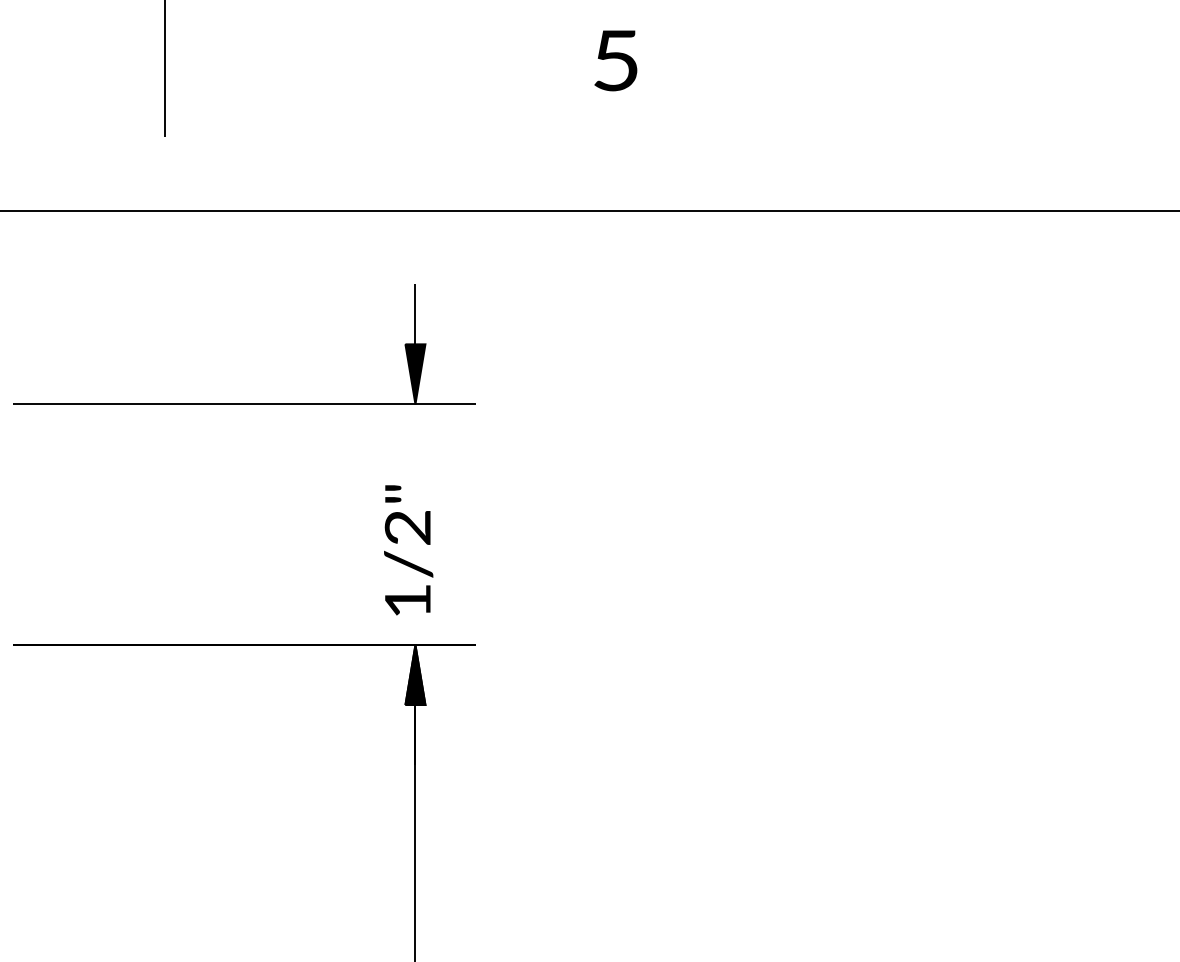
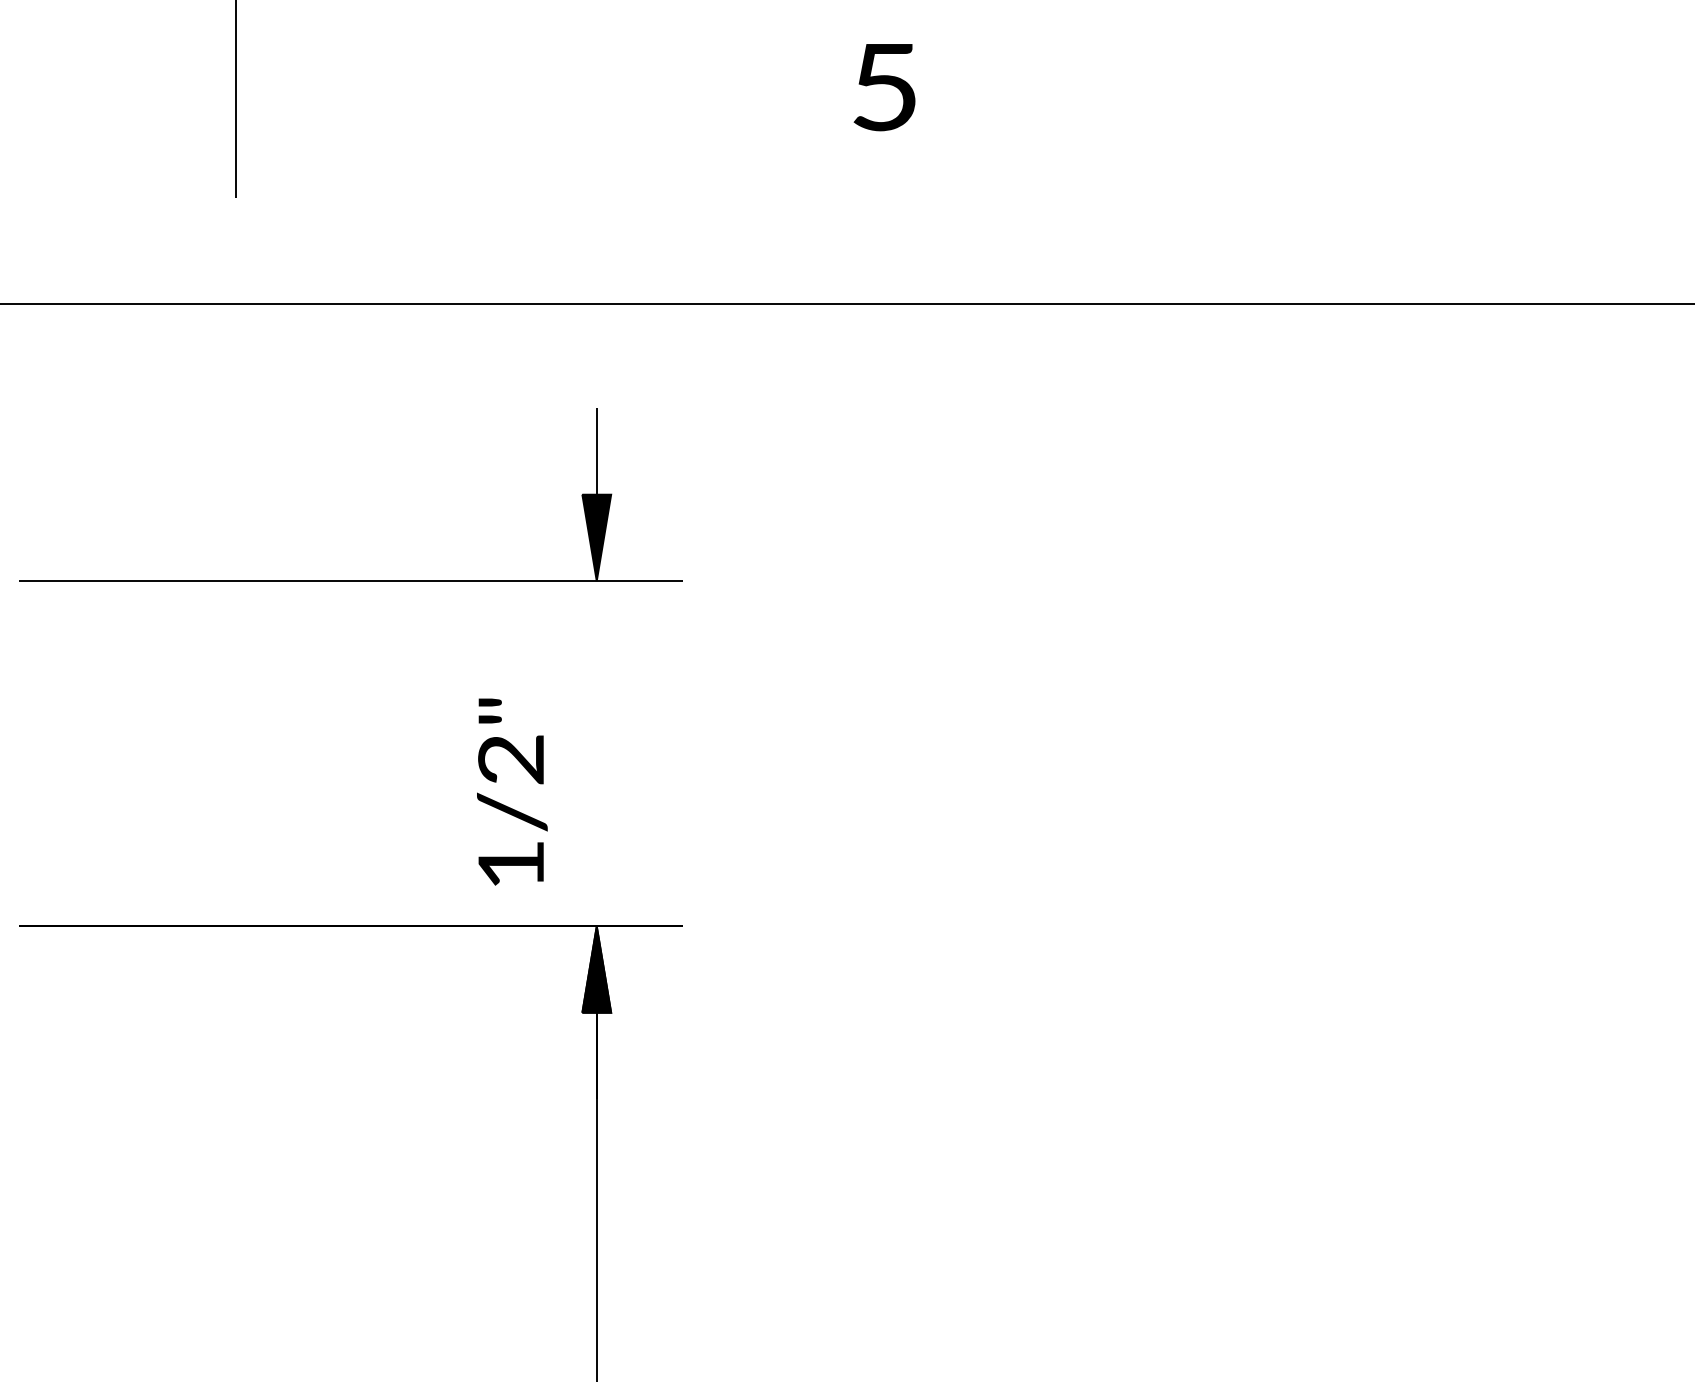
text: (408, 550) -> (512, 792), moved

